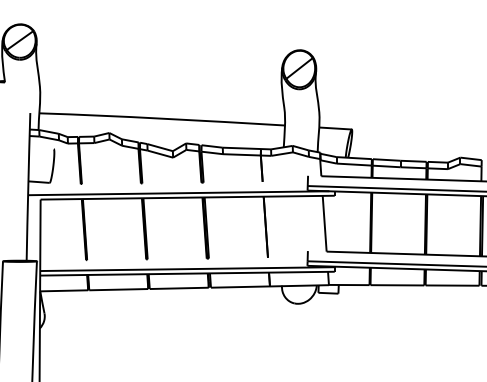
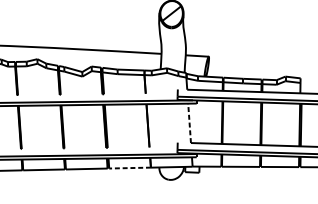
line: (324, 223) -> (189, 123), solid -> dashed
line: (239, 287) -> (129, 168), solid -> dashed

